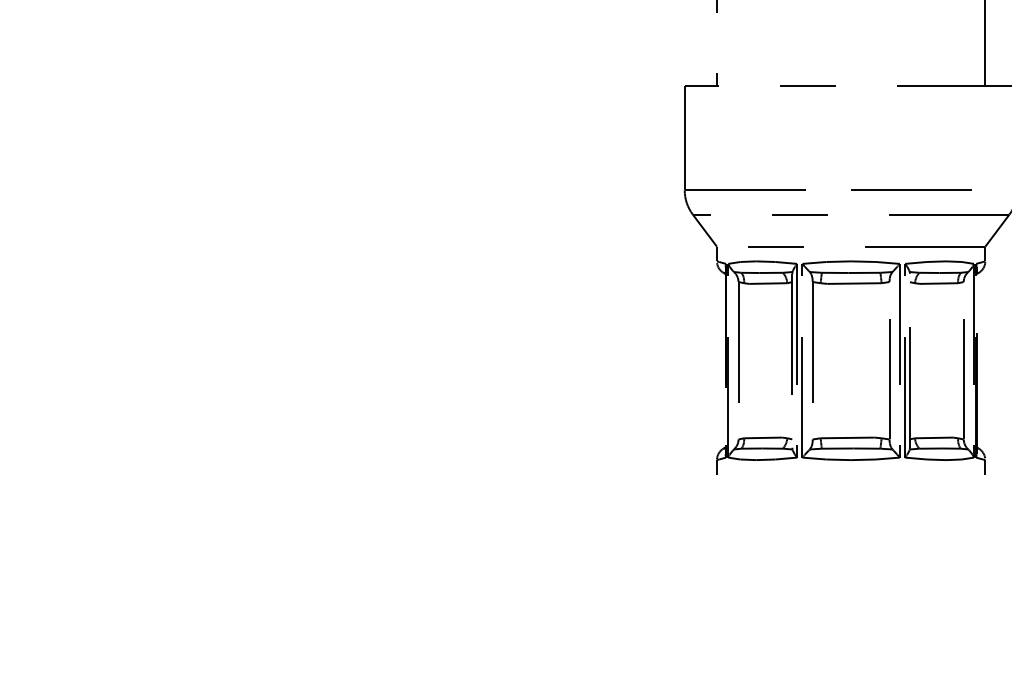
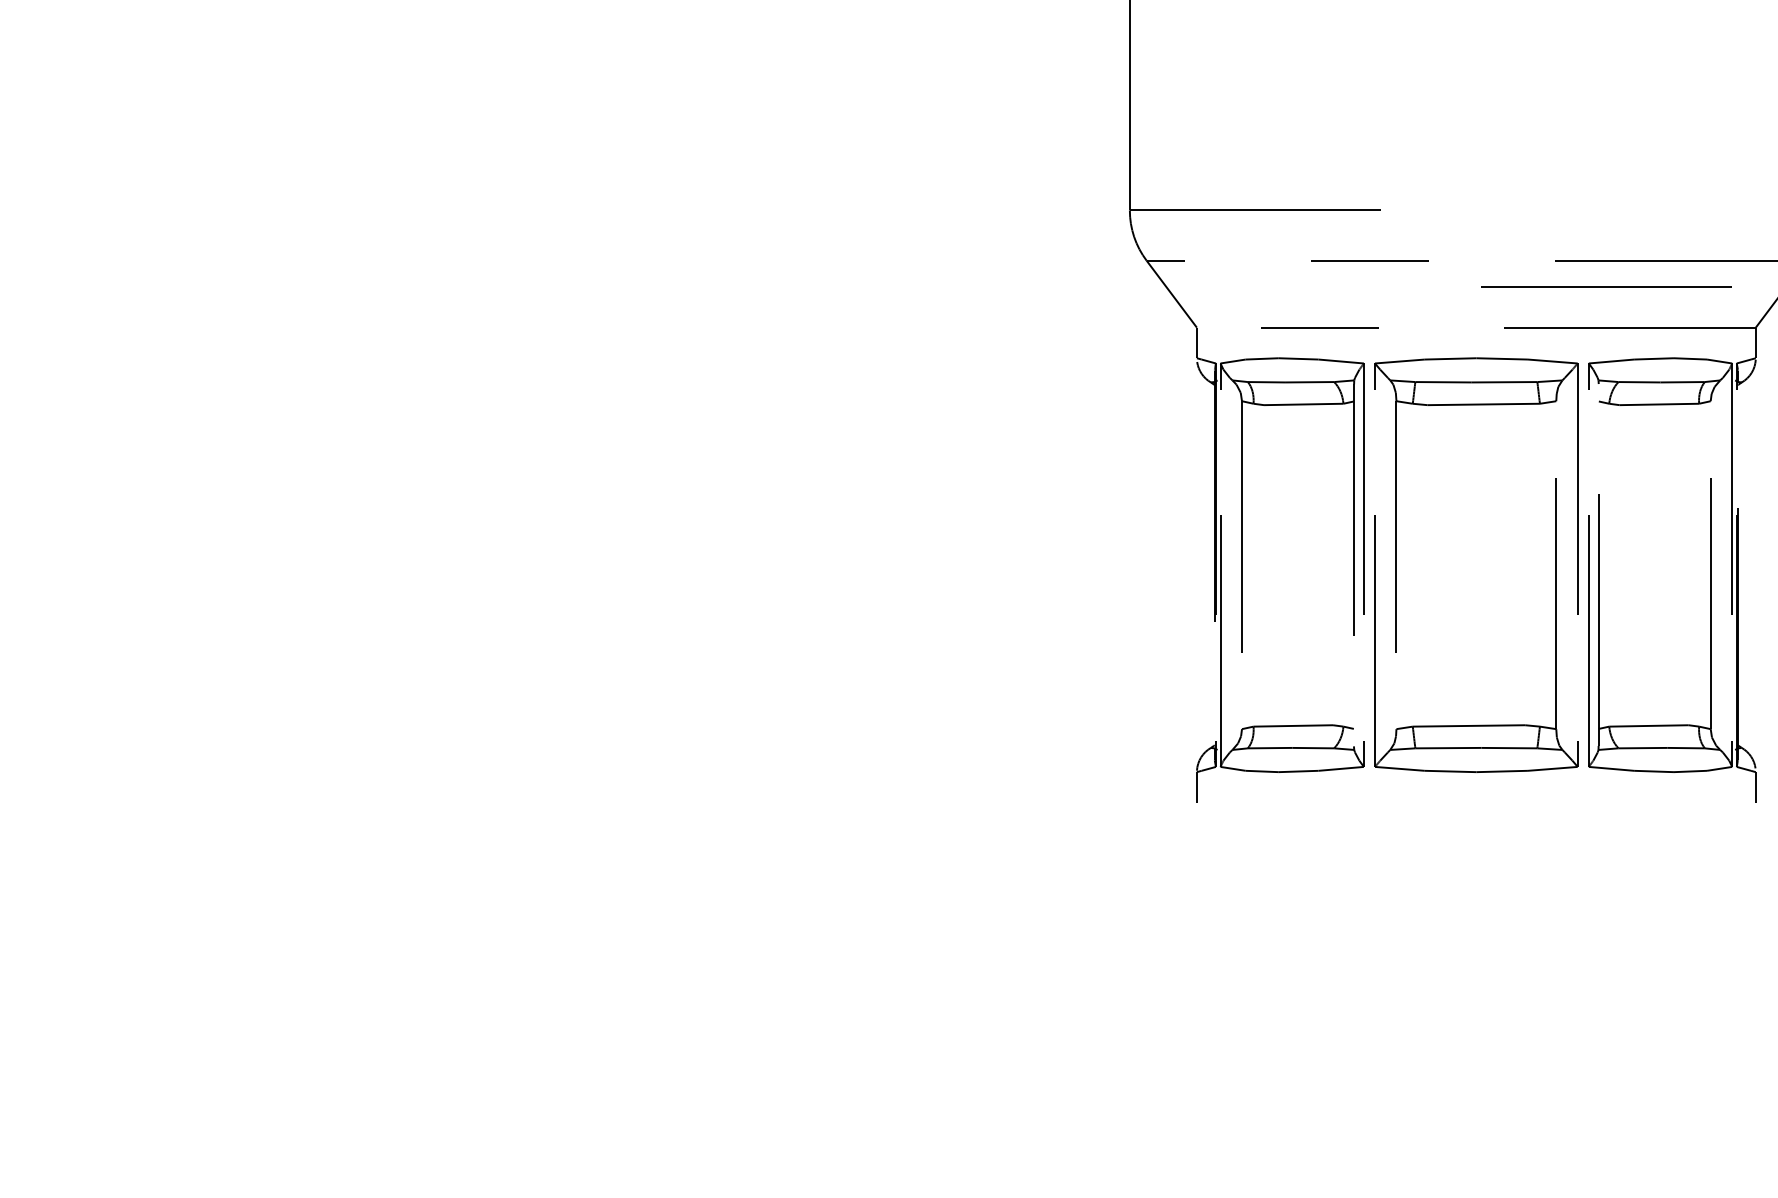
line: (911, 189) -> (1606, 285), moved

